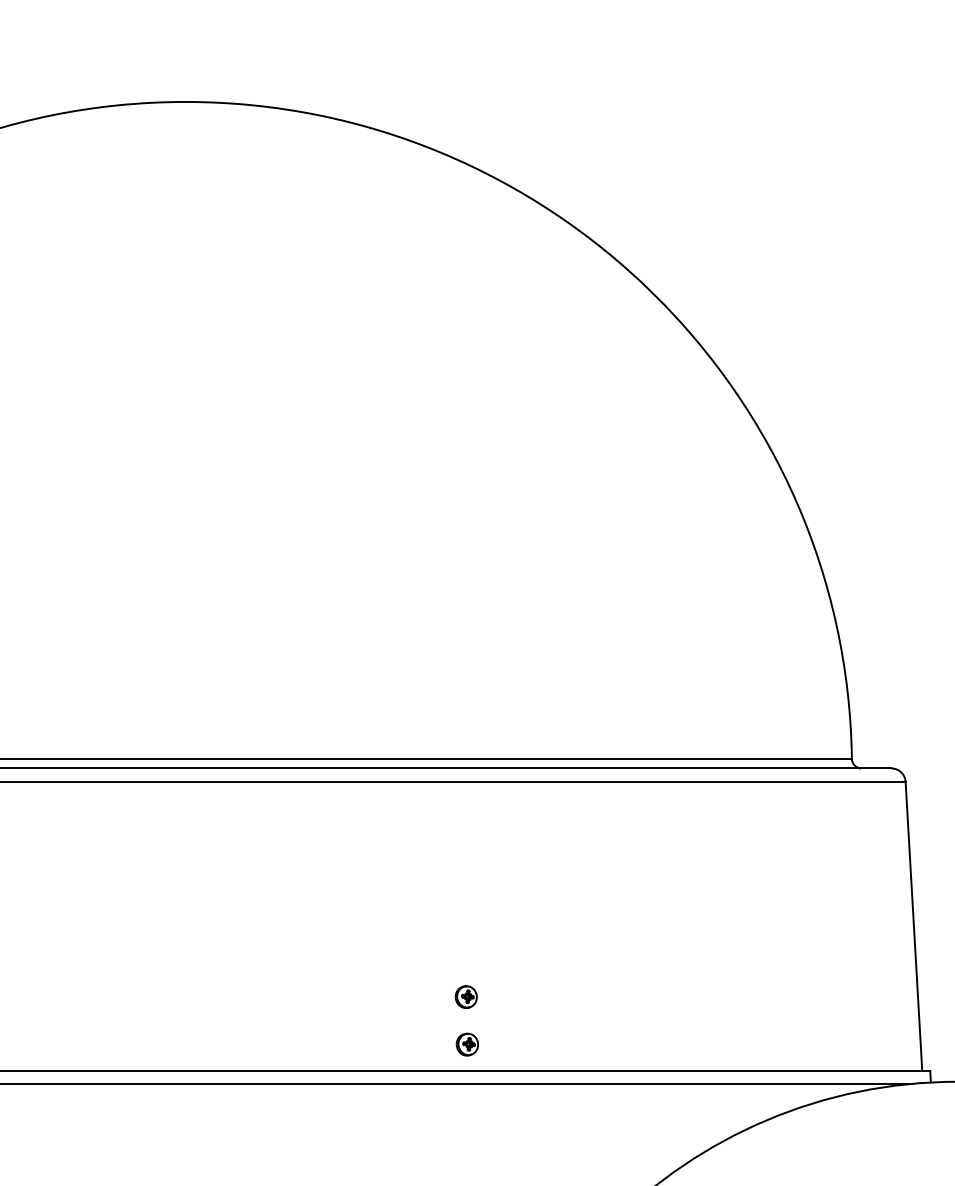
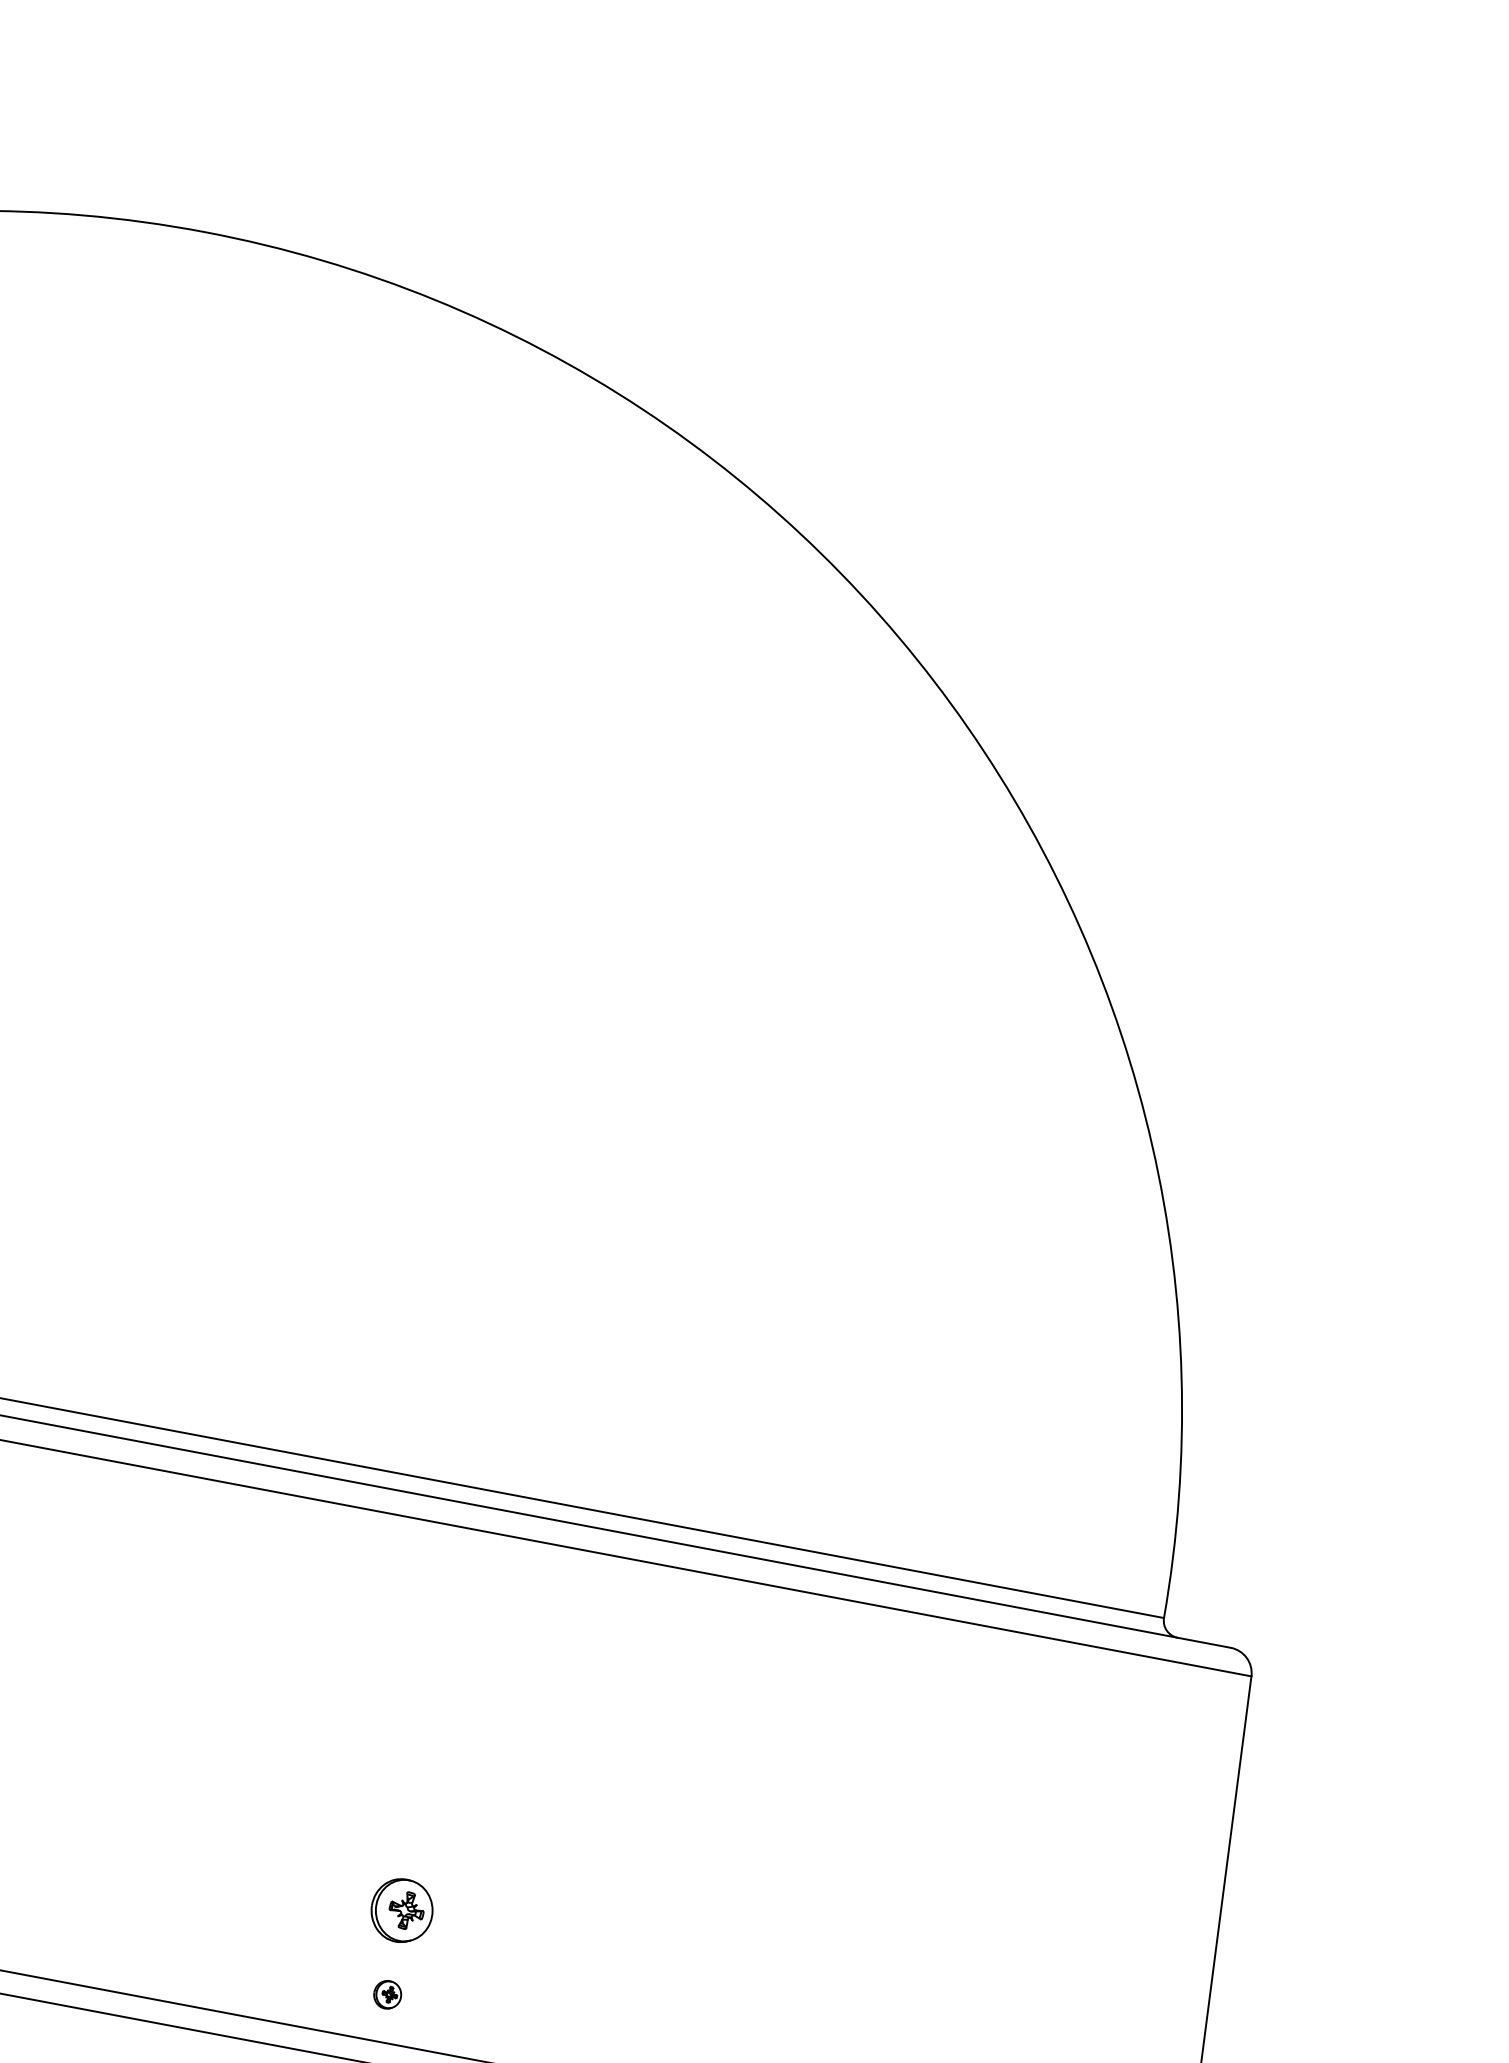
part: (465, 996) -> (400, 1909), size x1.6
part: (466, 1044) -> (386, 1994), size x0.7

